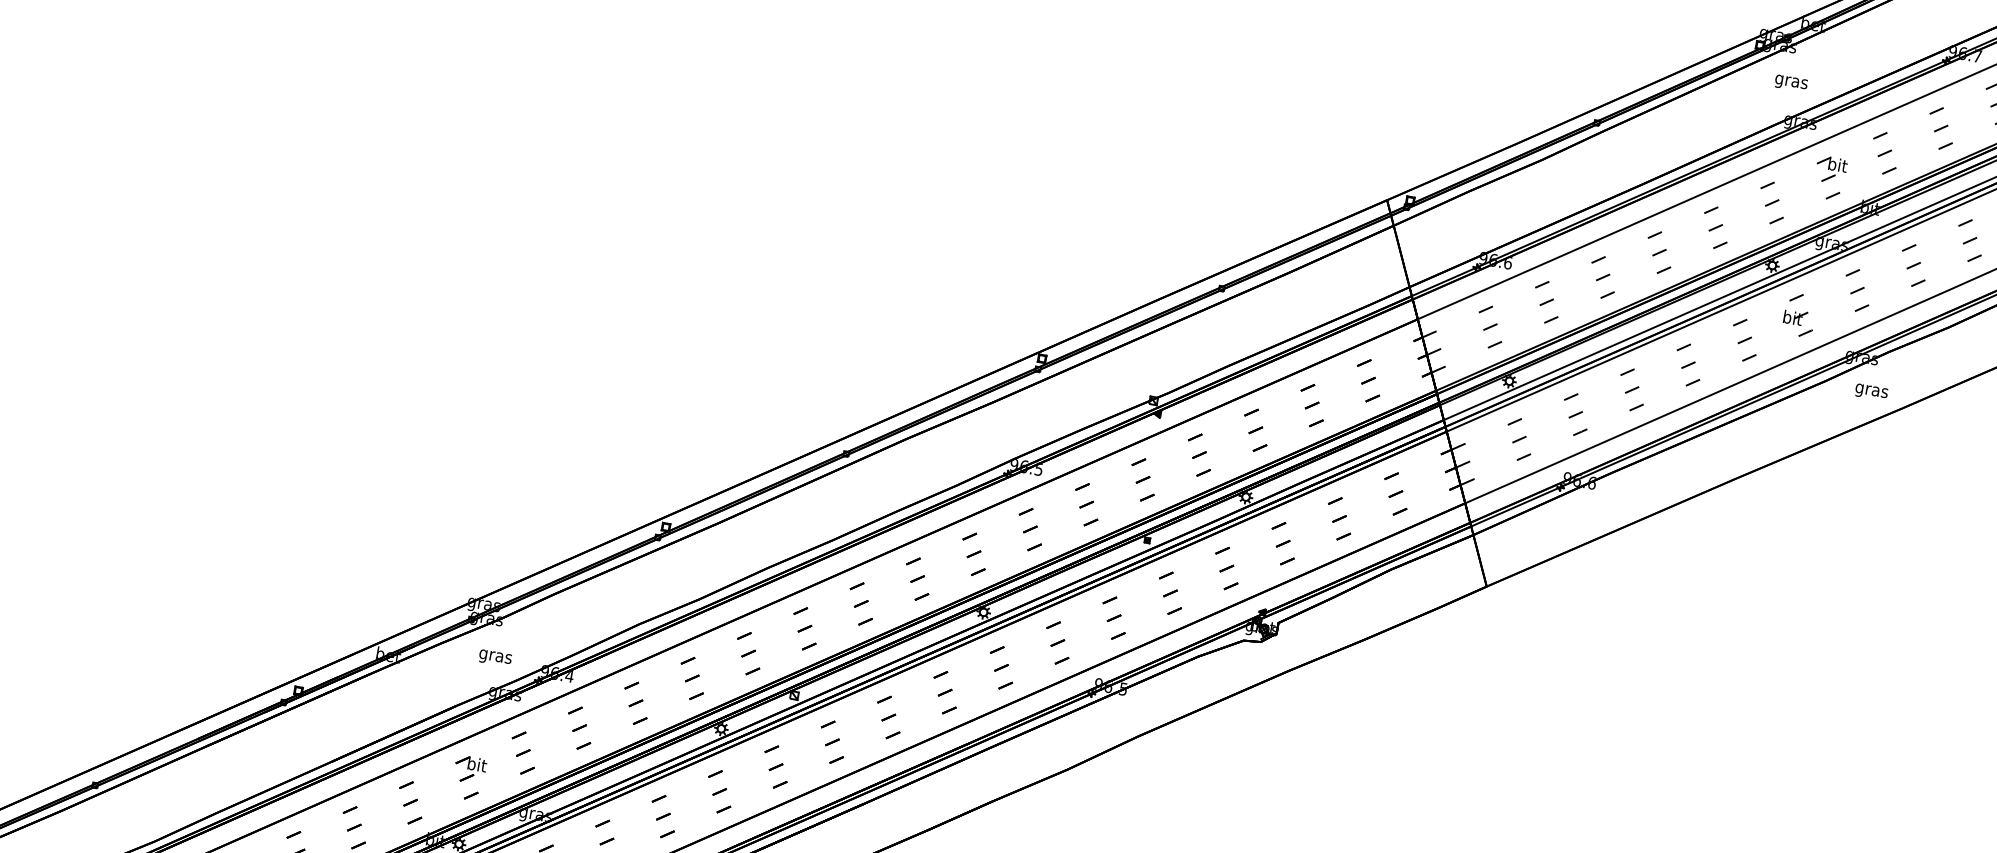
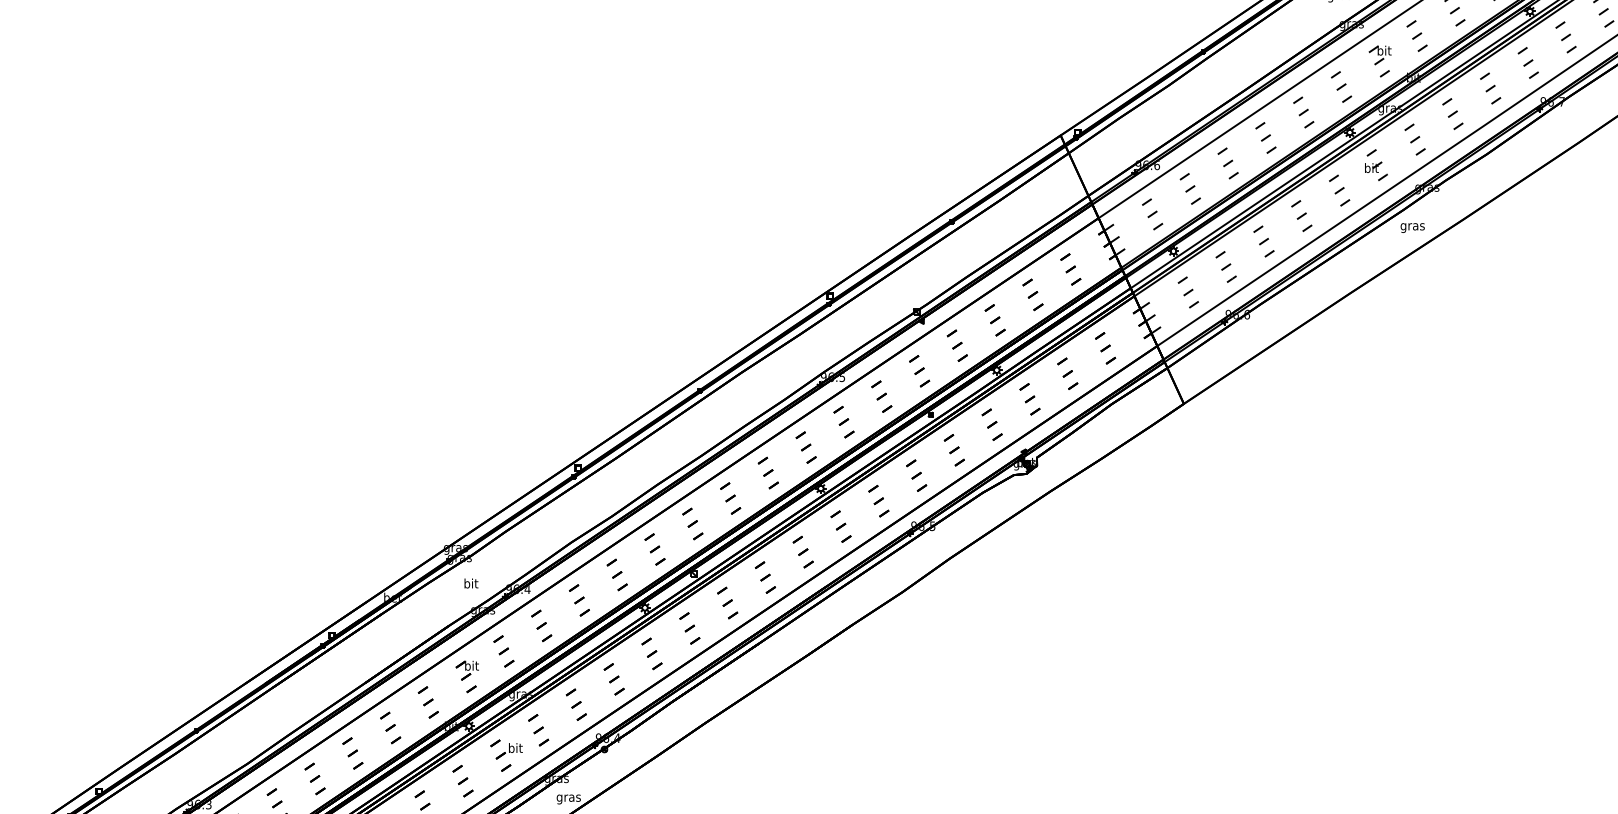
text: (1871, 391) -> (1412, 227), moved
text: (496, 656) -> (471, 584), gras -> bit

